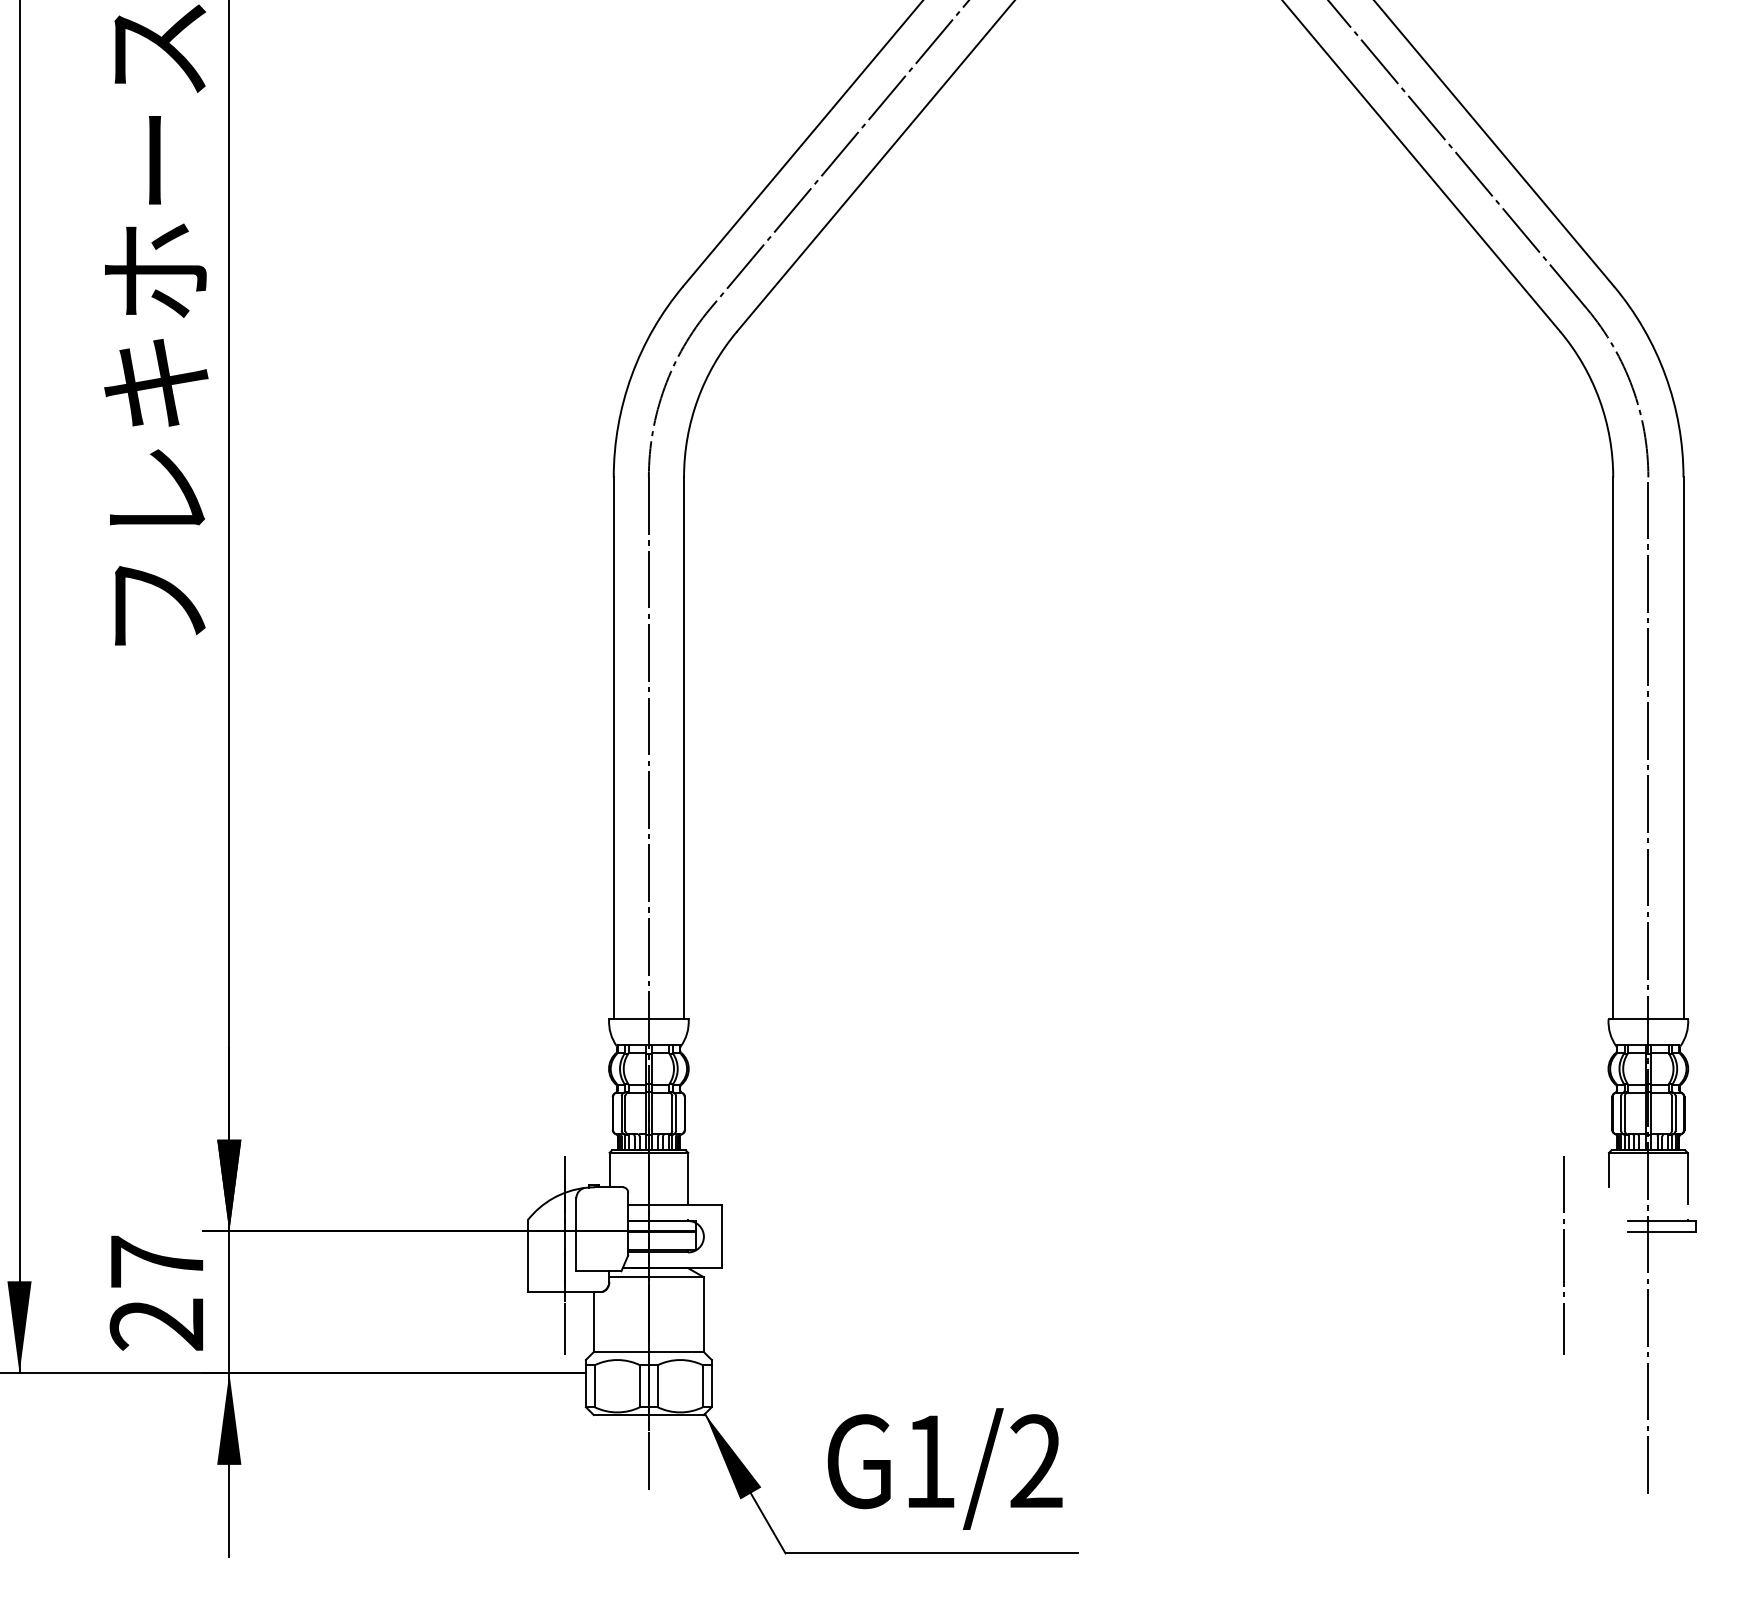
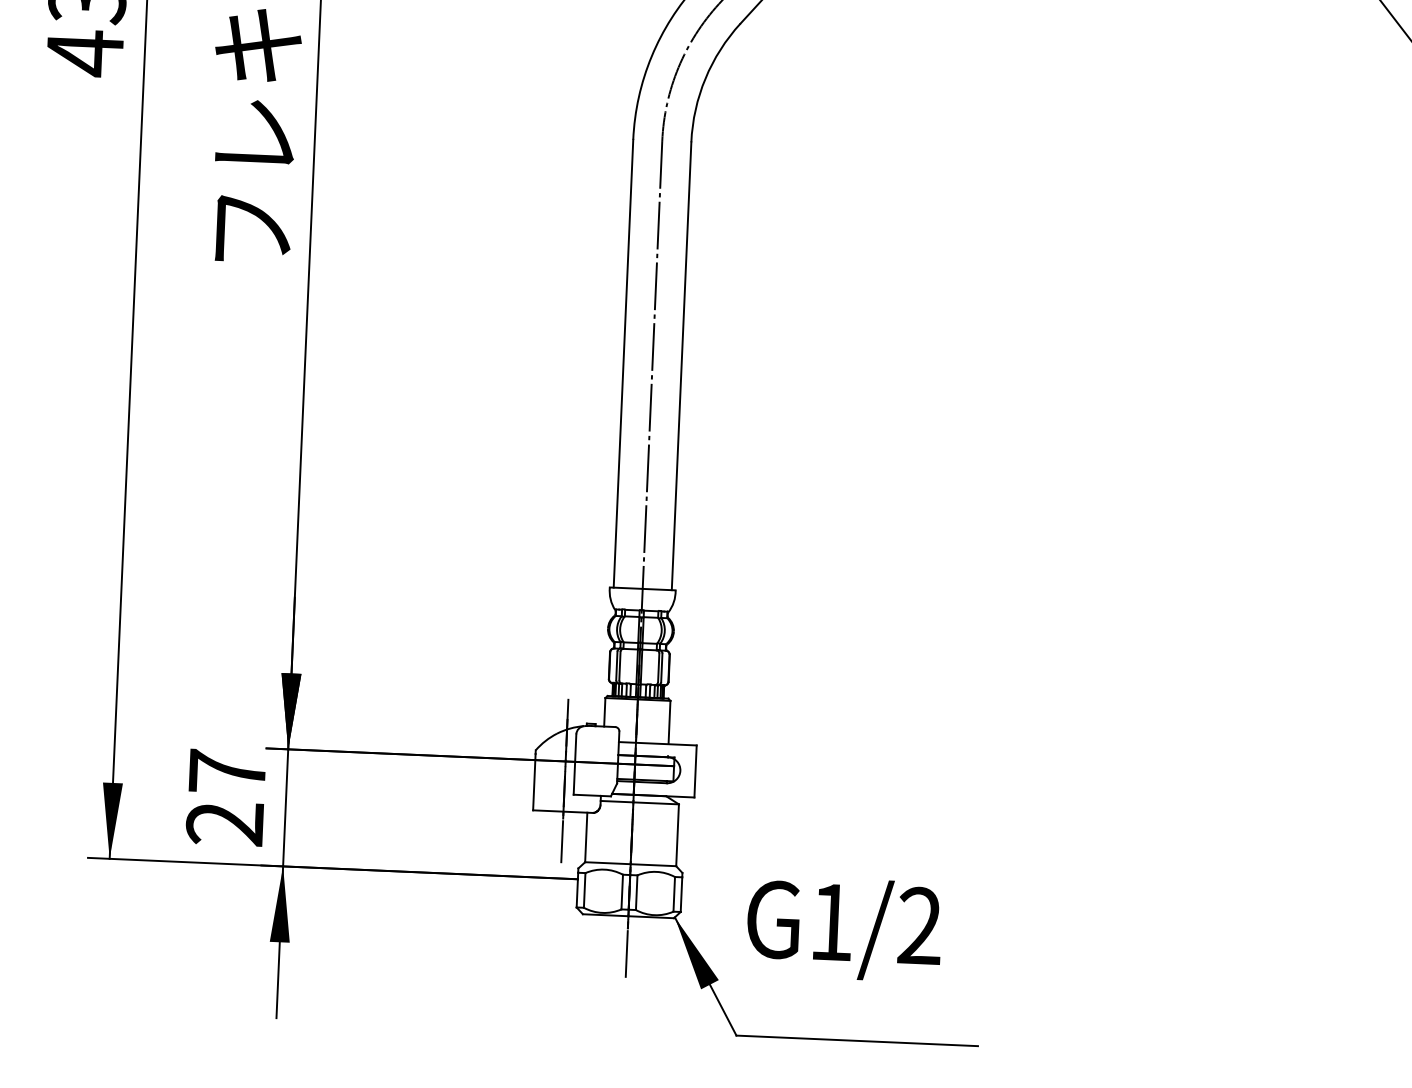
line: (1564, 1254) -> (1391, 816), removed
text: (944, 1468) -> (843, 928), moved

